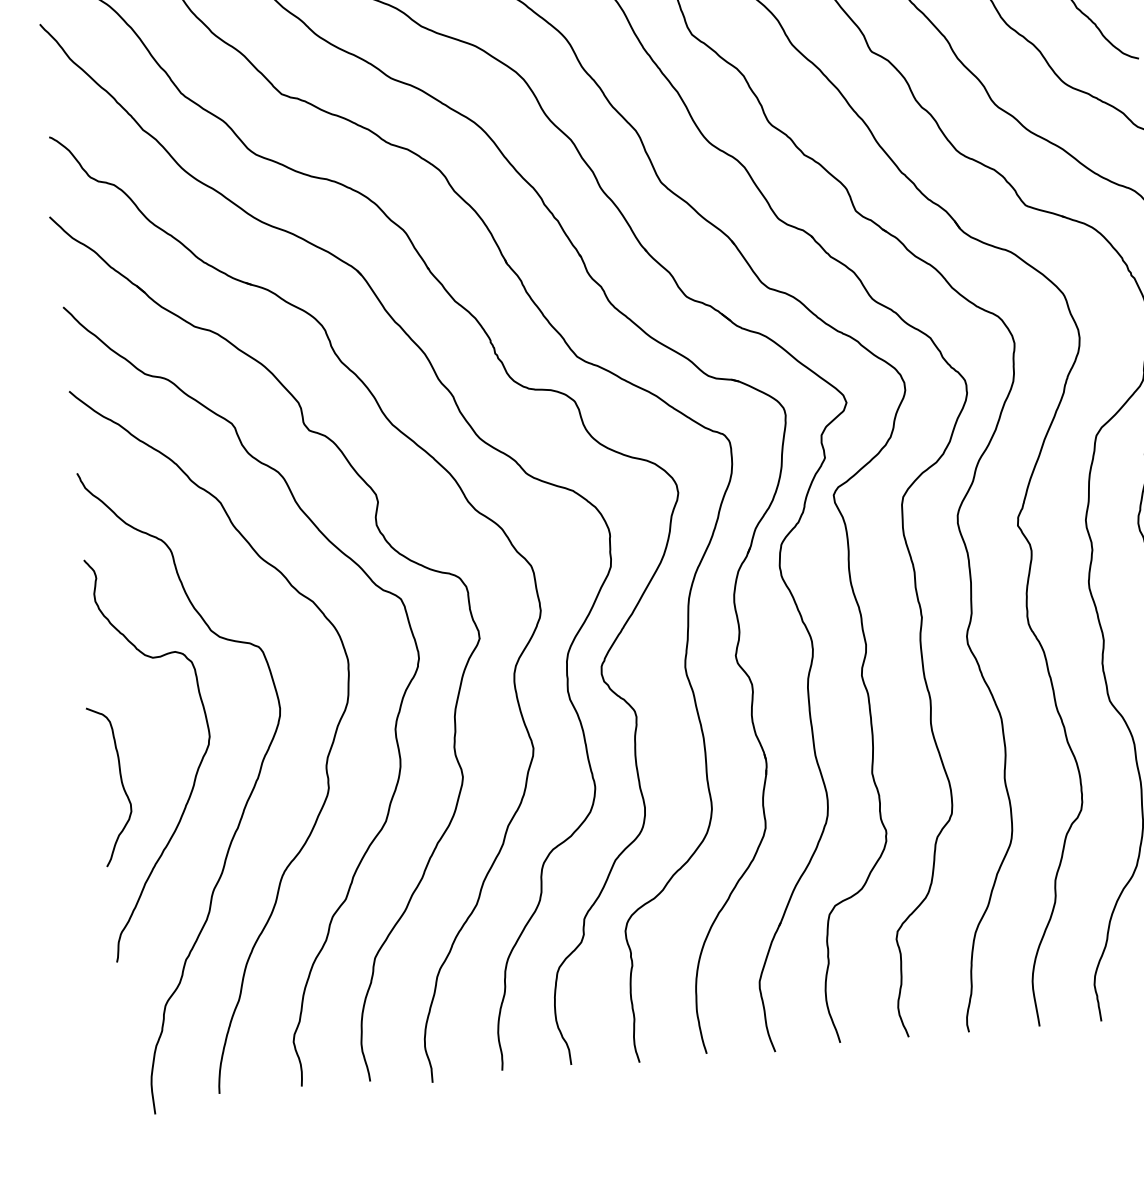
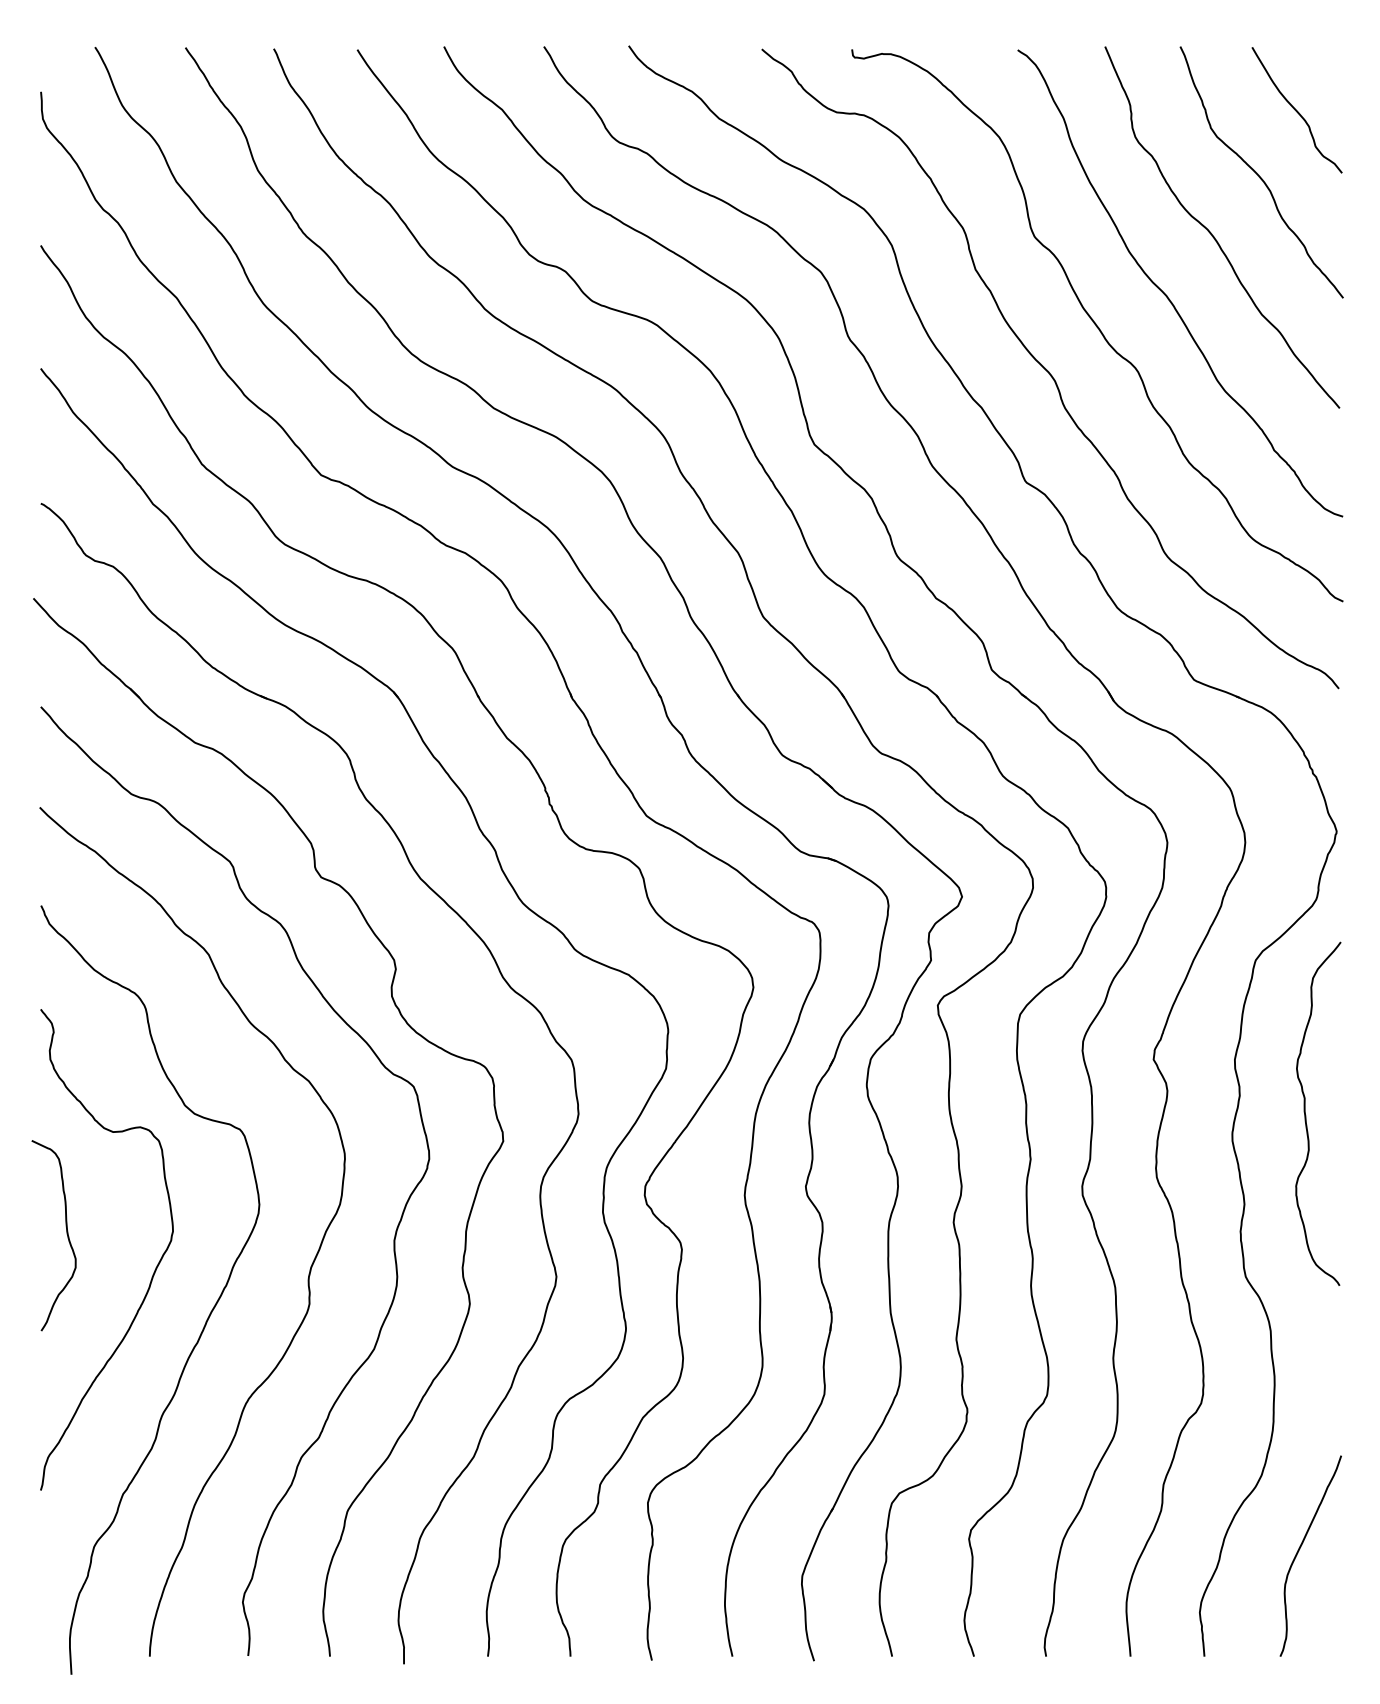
curve: (121, 784) -> (66, 1234), moved

